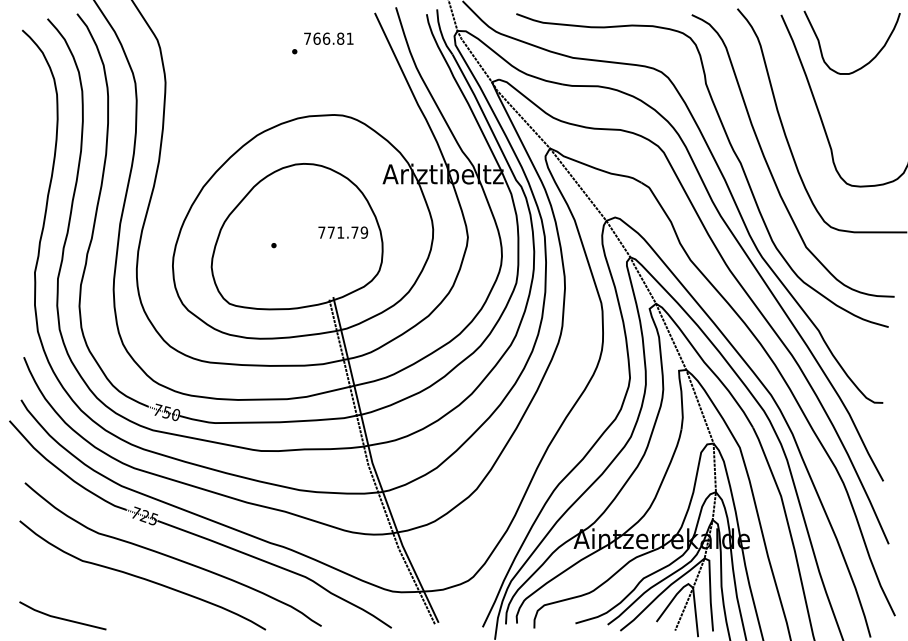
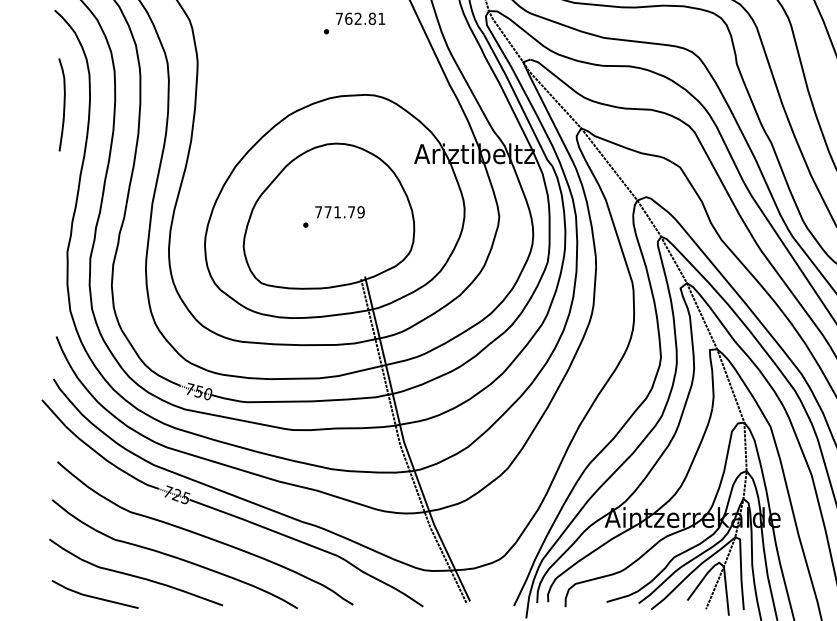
text: (326, 38) -> (358, 18), 766.81 -> 762.81
curve: (31, 124) -> (63, 104), added
text: (343, 232) -> (340, 212), moved
curve: (102, 596) -> (134, 575), added

